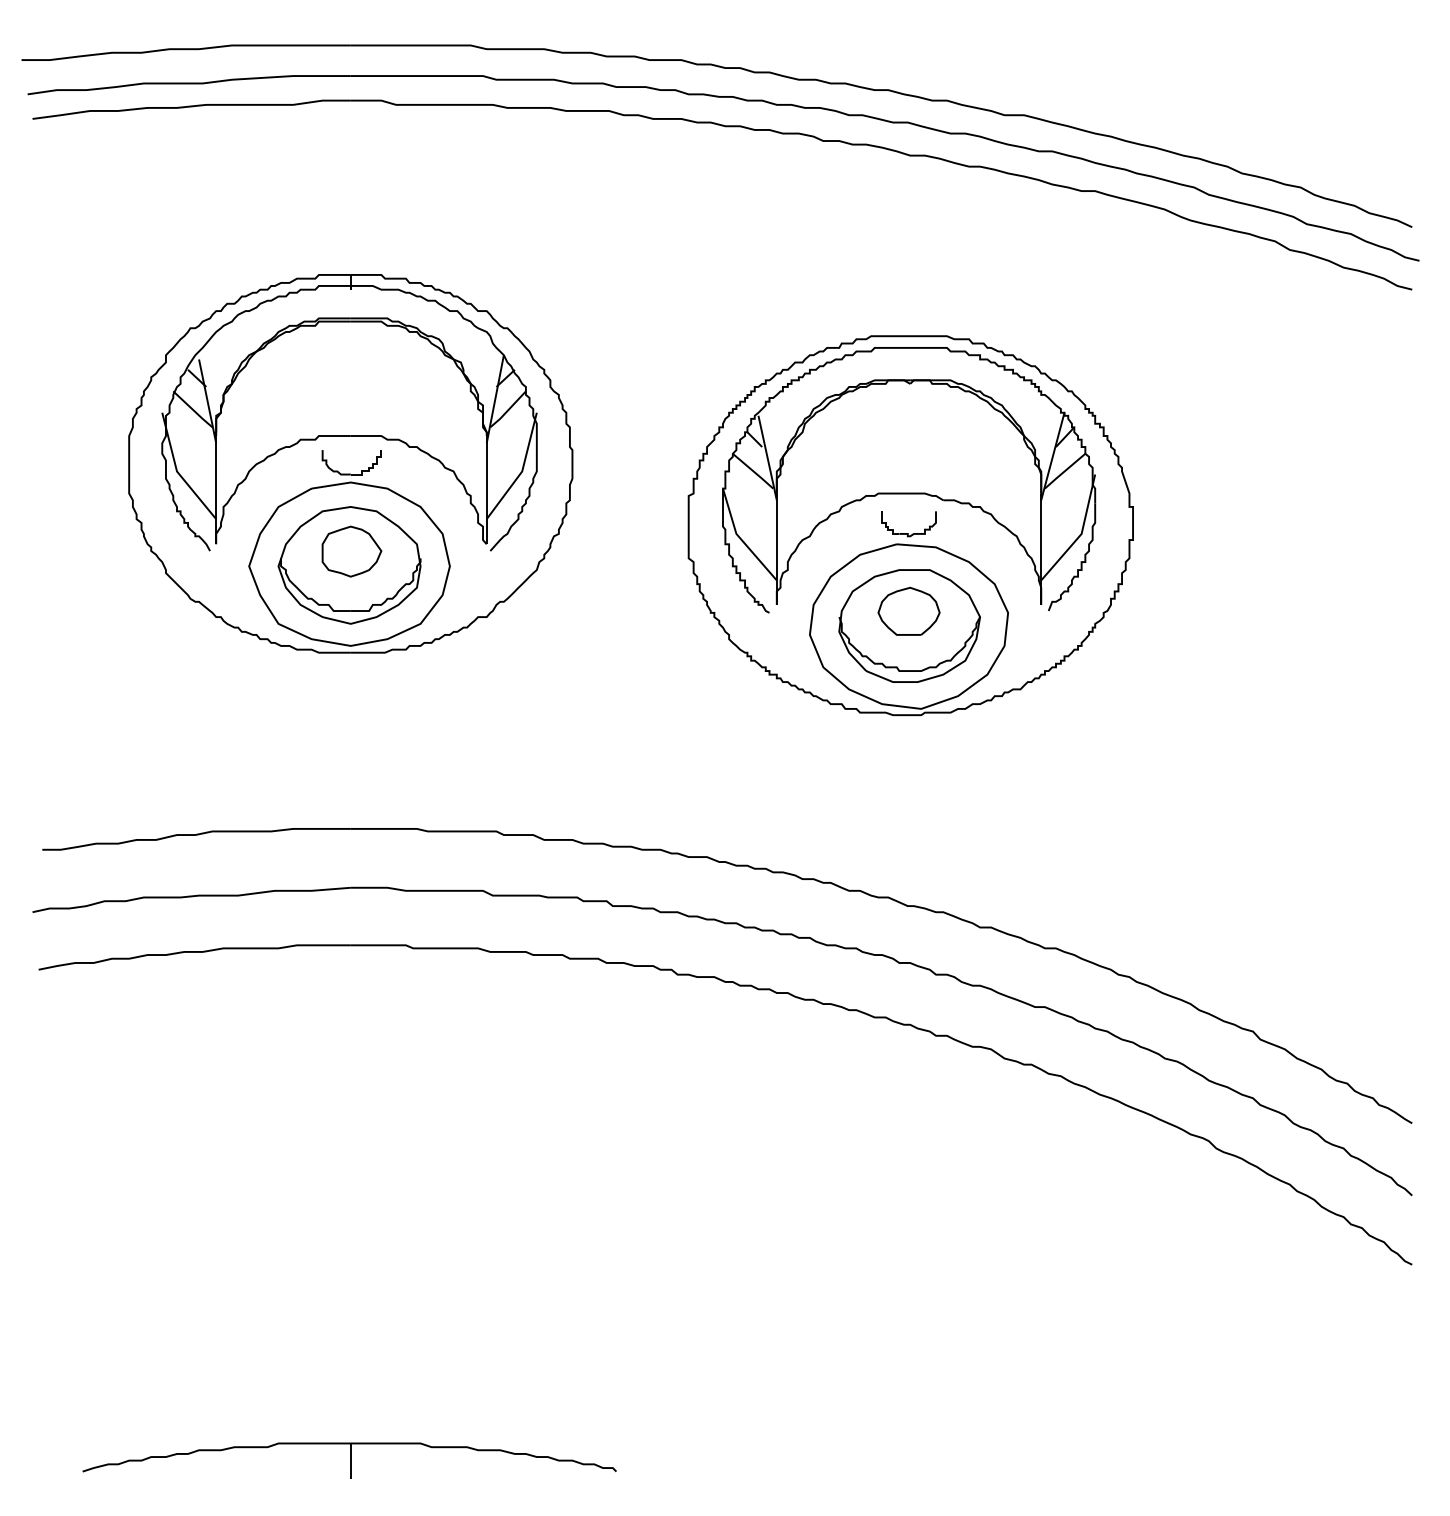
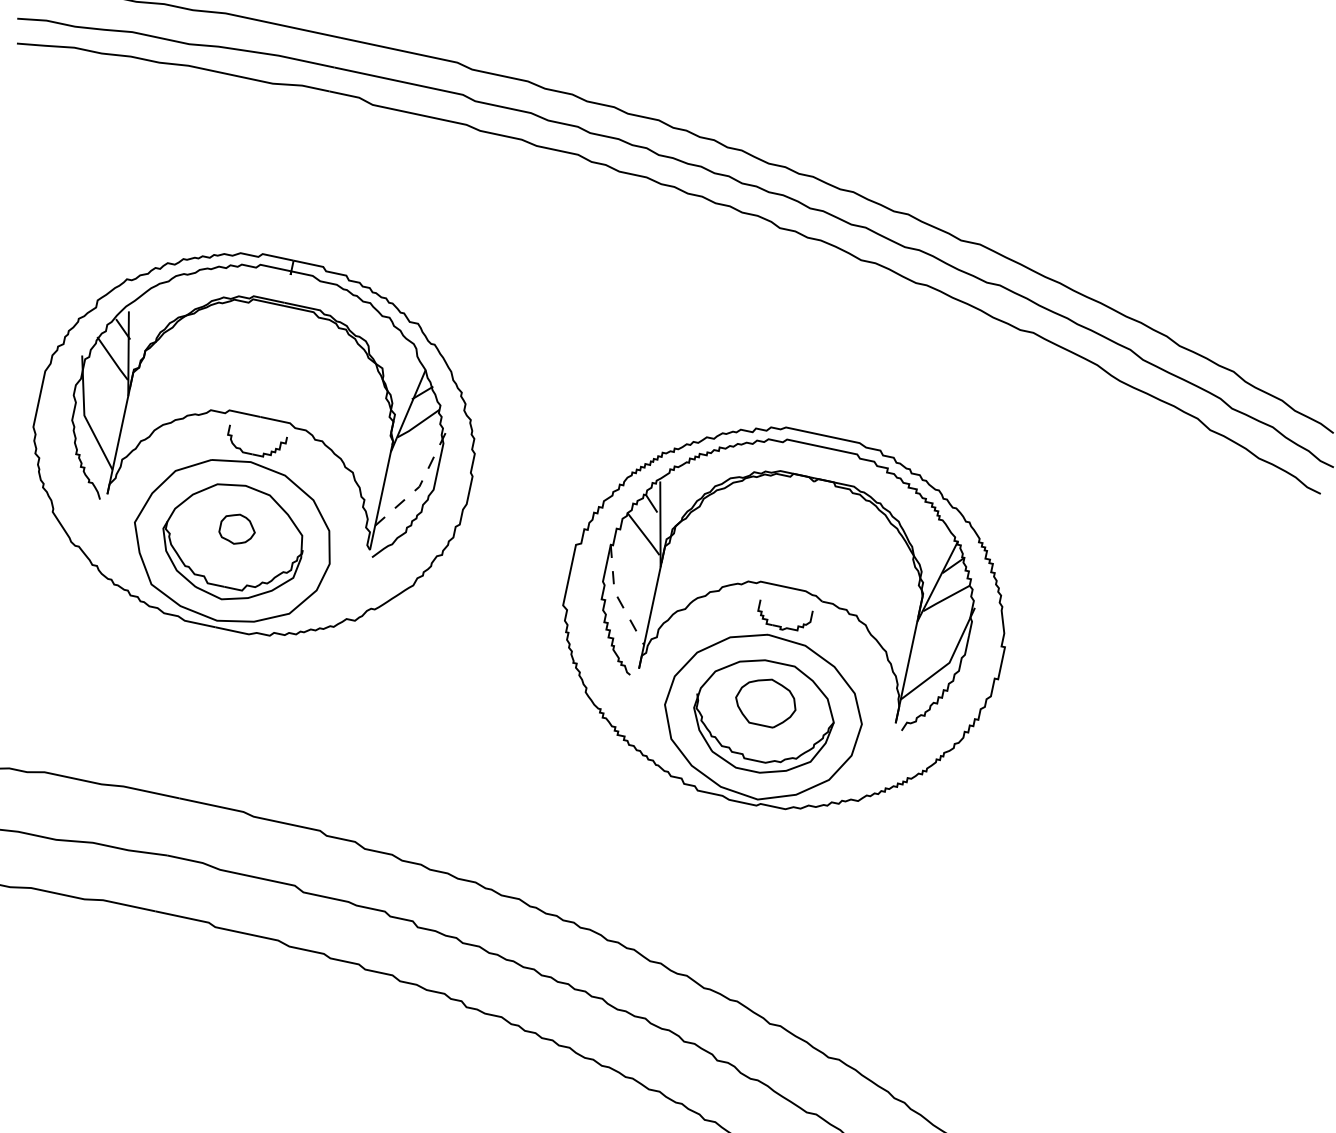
line: (522, 471) -> (419, 486), solid -> dashed
line: (740, 539) -> (617, 597), solid -> dashed
part: (351, 551) -> (237, 529), size x0.6

